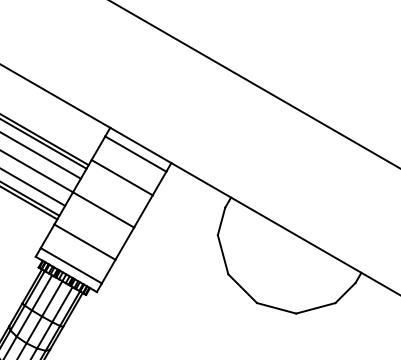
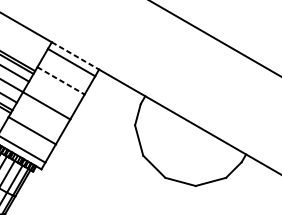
line: (141, 145) -> (76, 55), solid -> dashed
line: (122, 177) -> (61, 80), solid -> dashed

